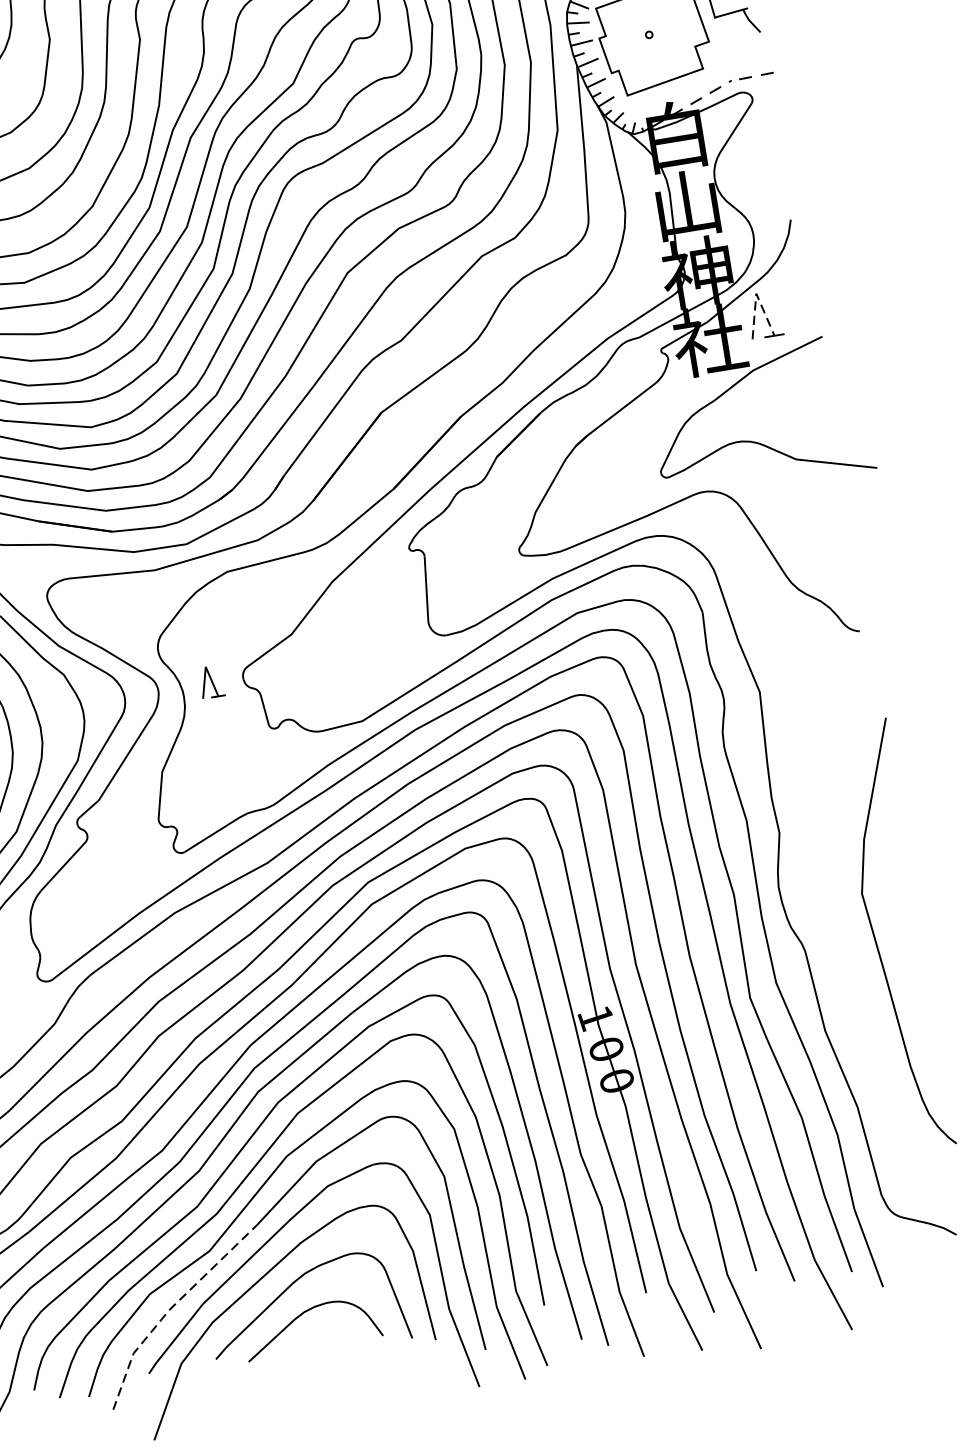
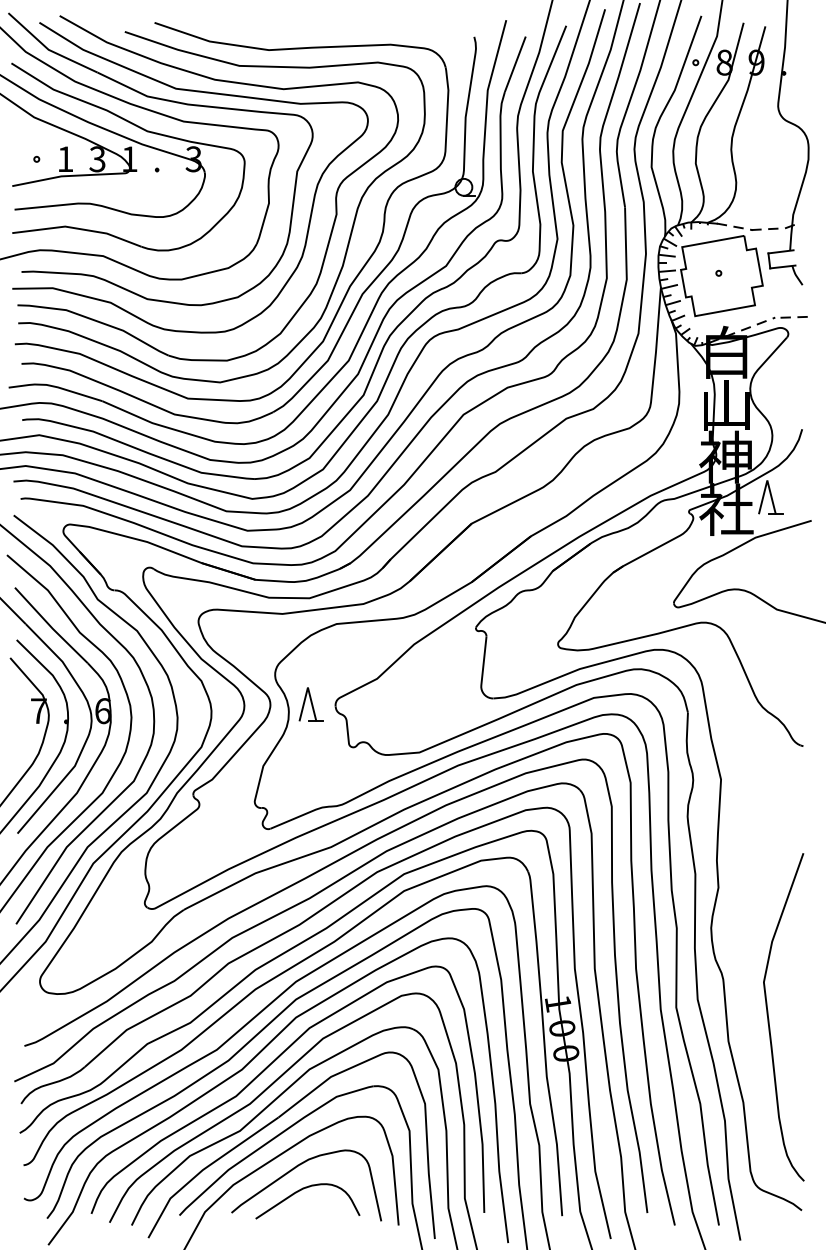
line: (756, 293) -> (767, 480), dashed -> solid
part: (210, 681) -> (310, 704), size x1.43
curve: (876, 939) -> (769, 1018), moved
line: (170, 1308) -> (203, 1169), dashed -> solid

